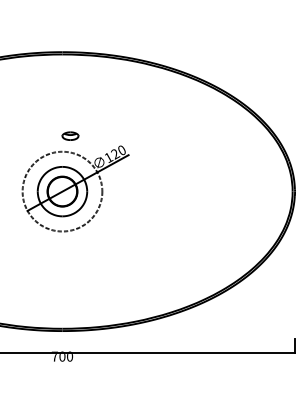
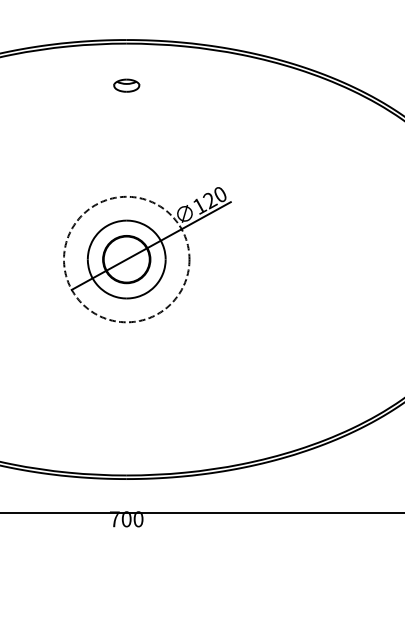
part: (70, 135) -> (126, 84), moved

